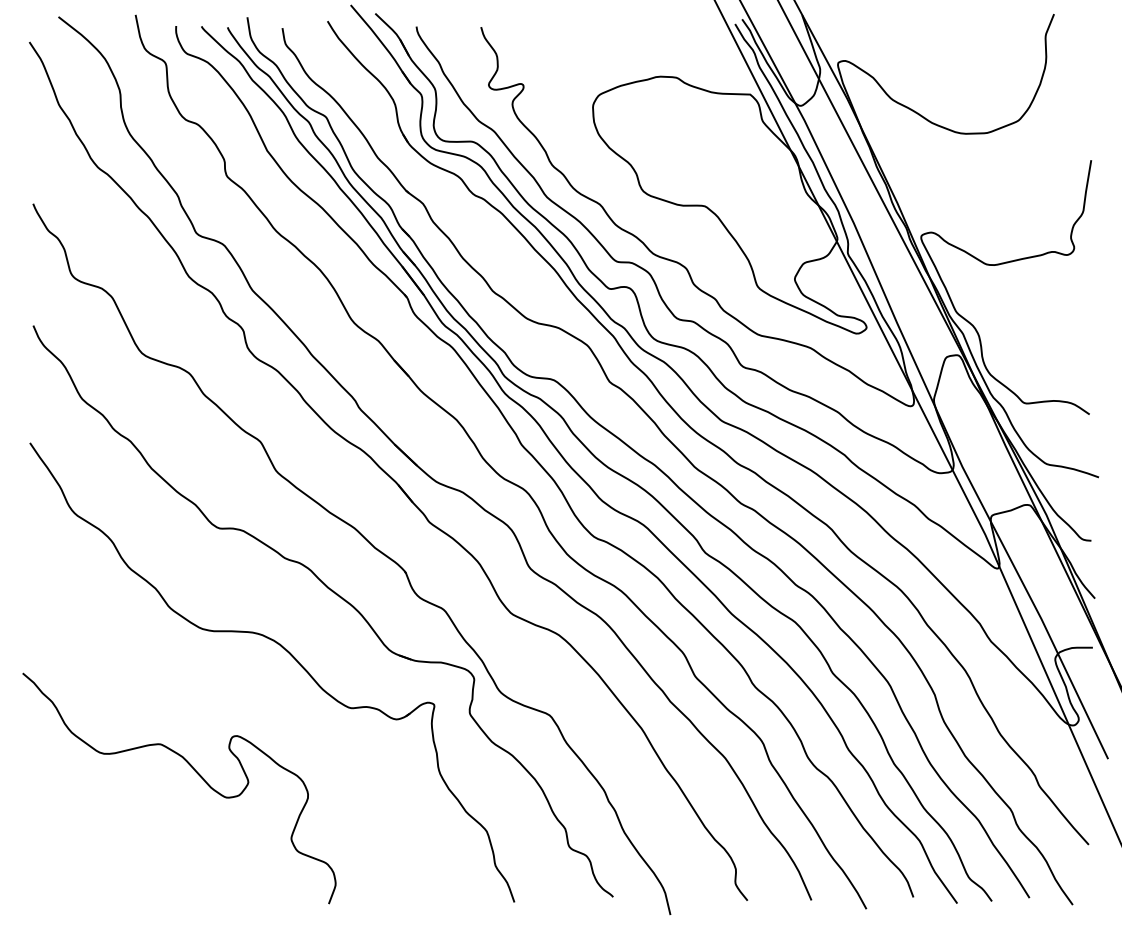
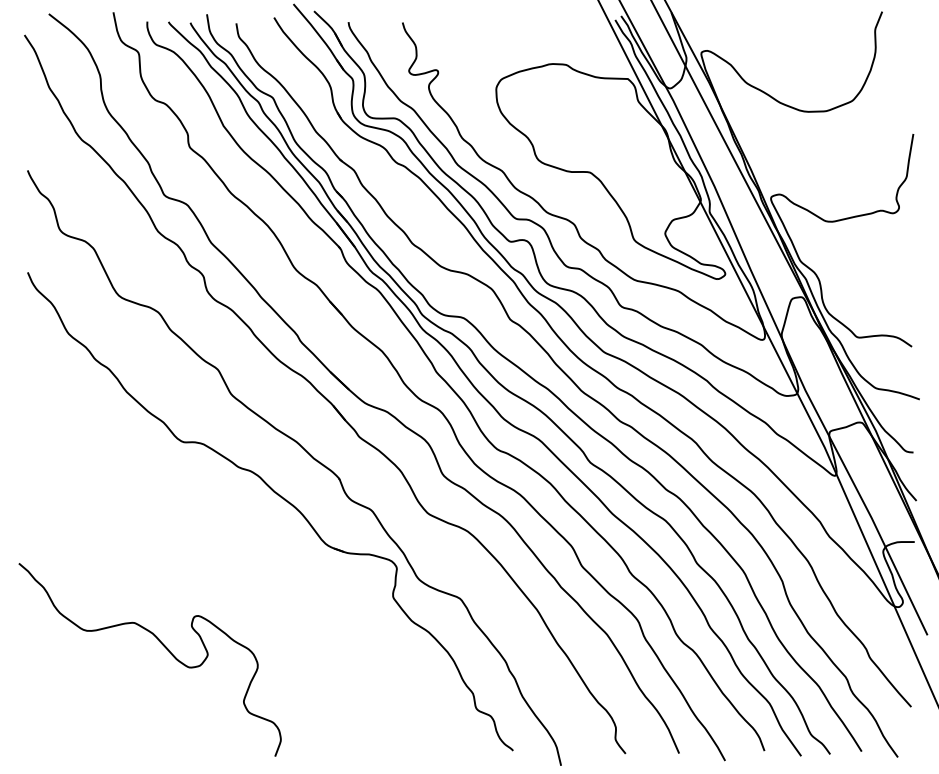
part: (288, 654) -> (241, 547), removed

